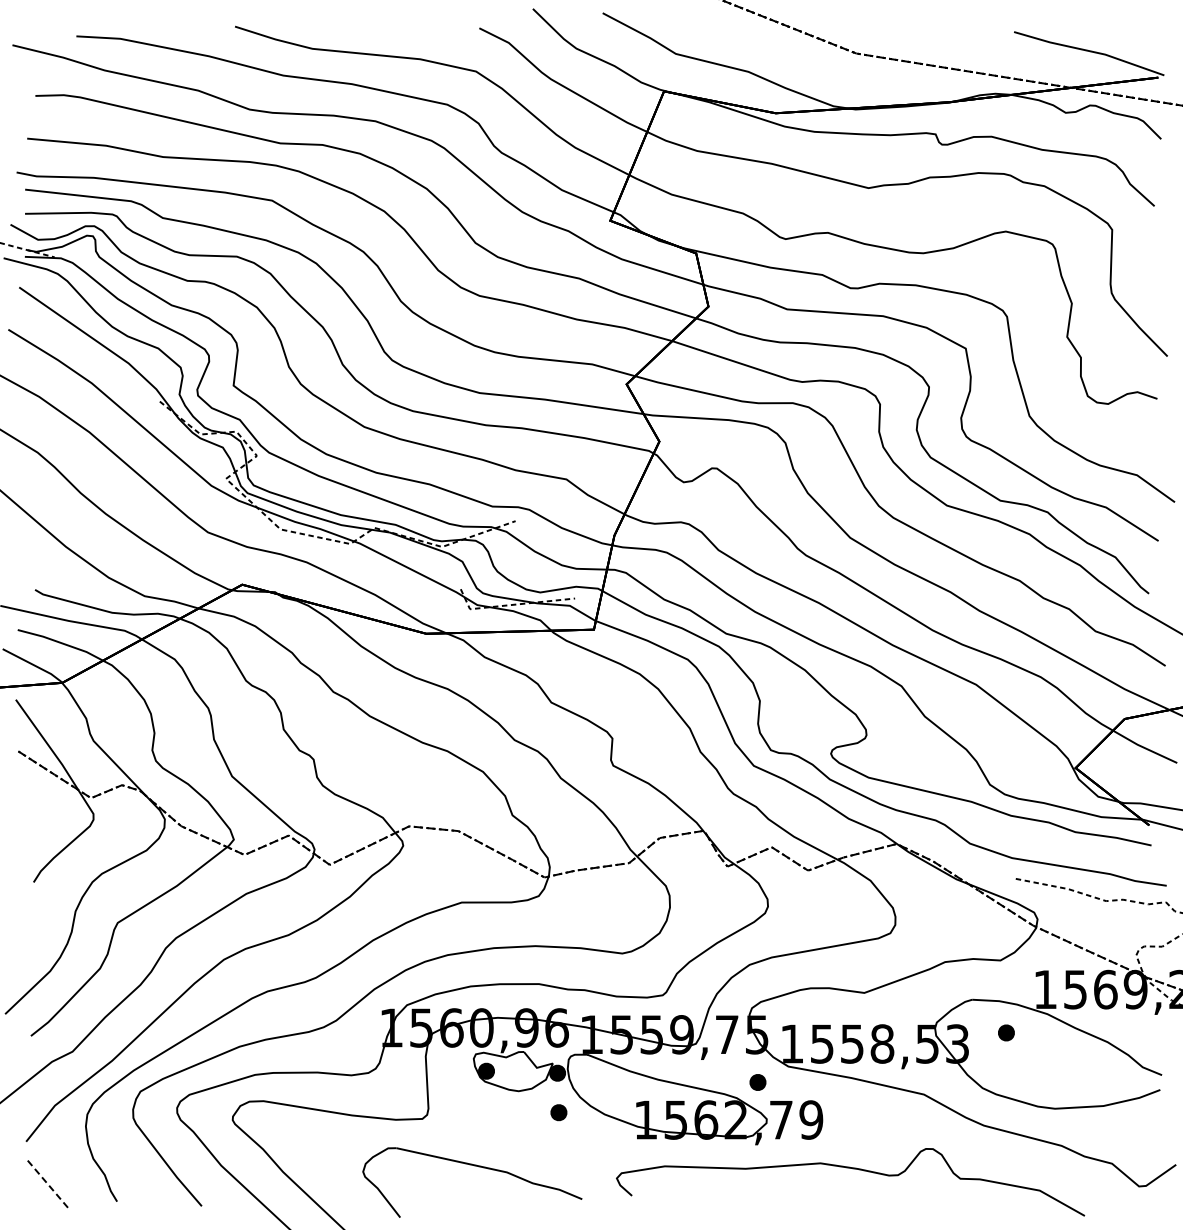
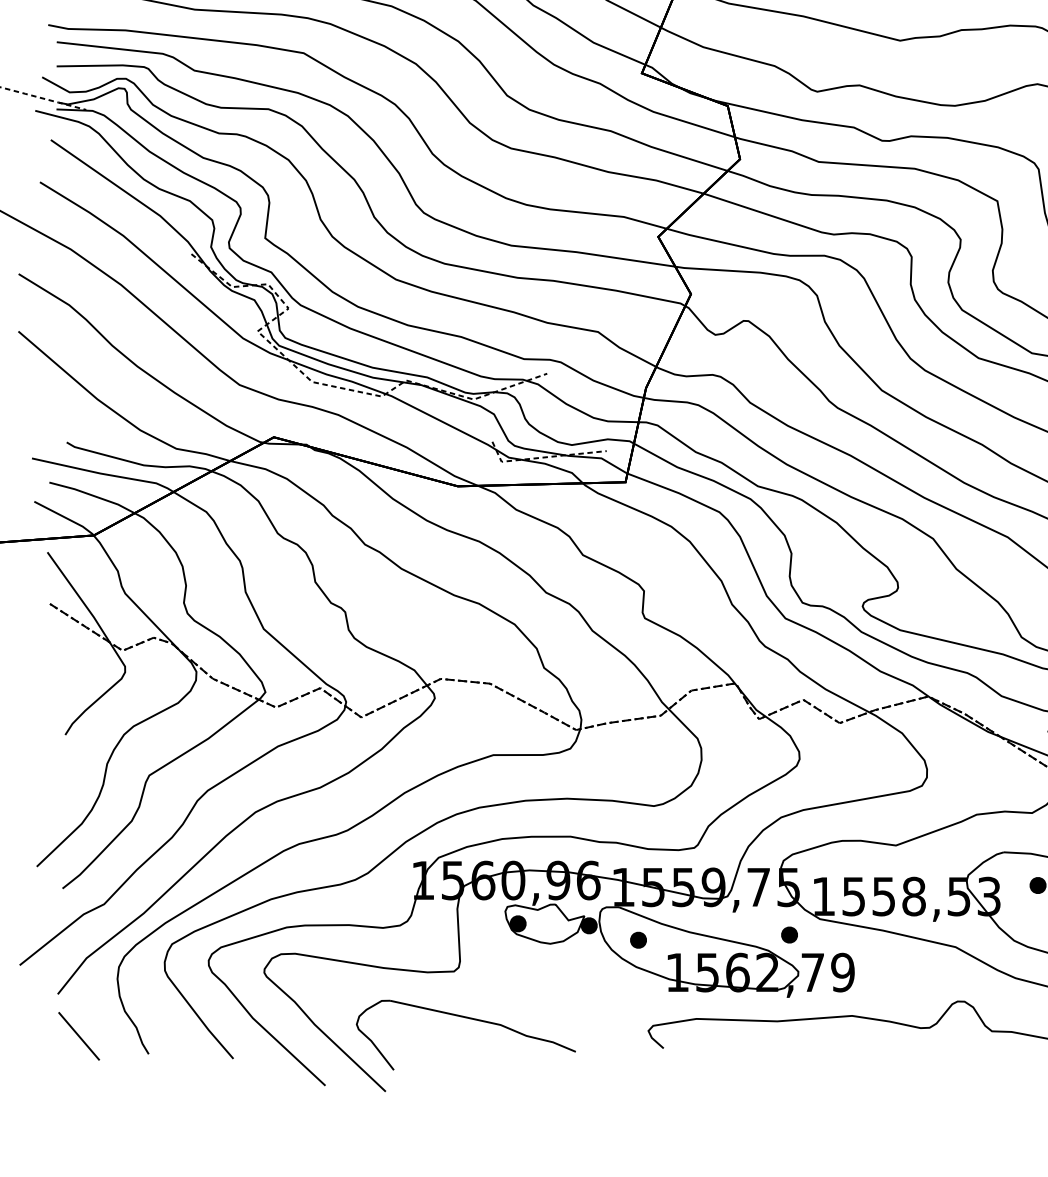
part: (558, 1112) -> (638, 940), moved
part: (474, 1166) -> (468, 1019), moved
line: (47, 1183) -> (79, 1036), dashed -> solid

